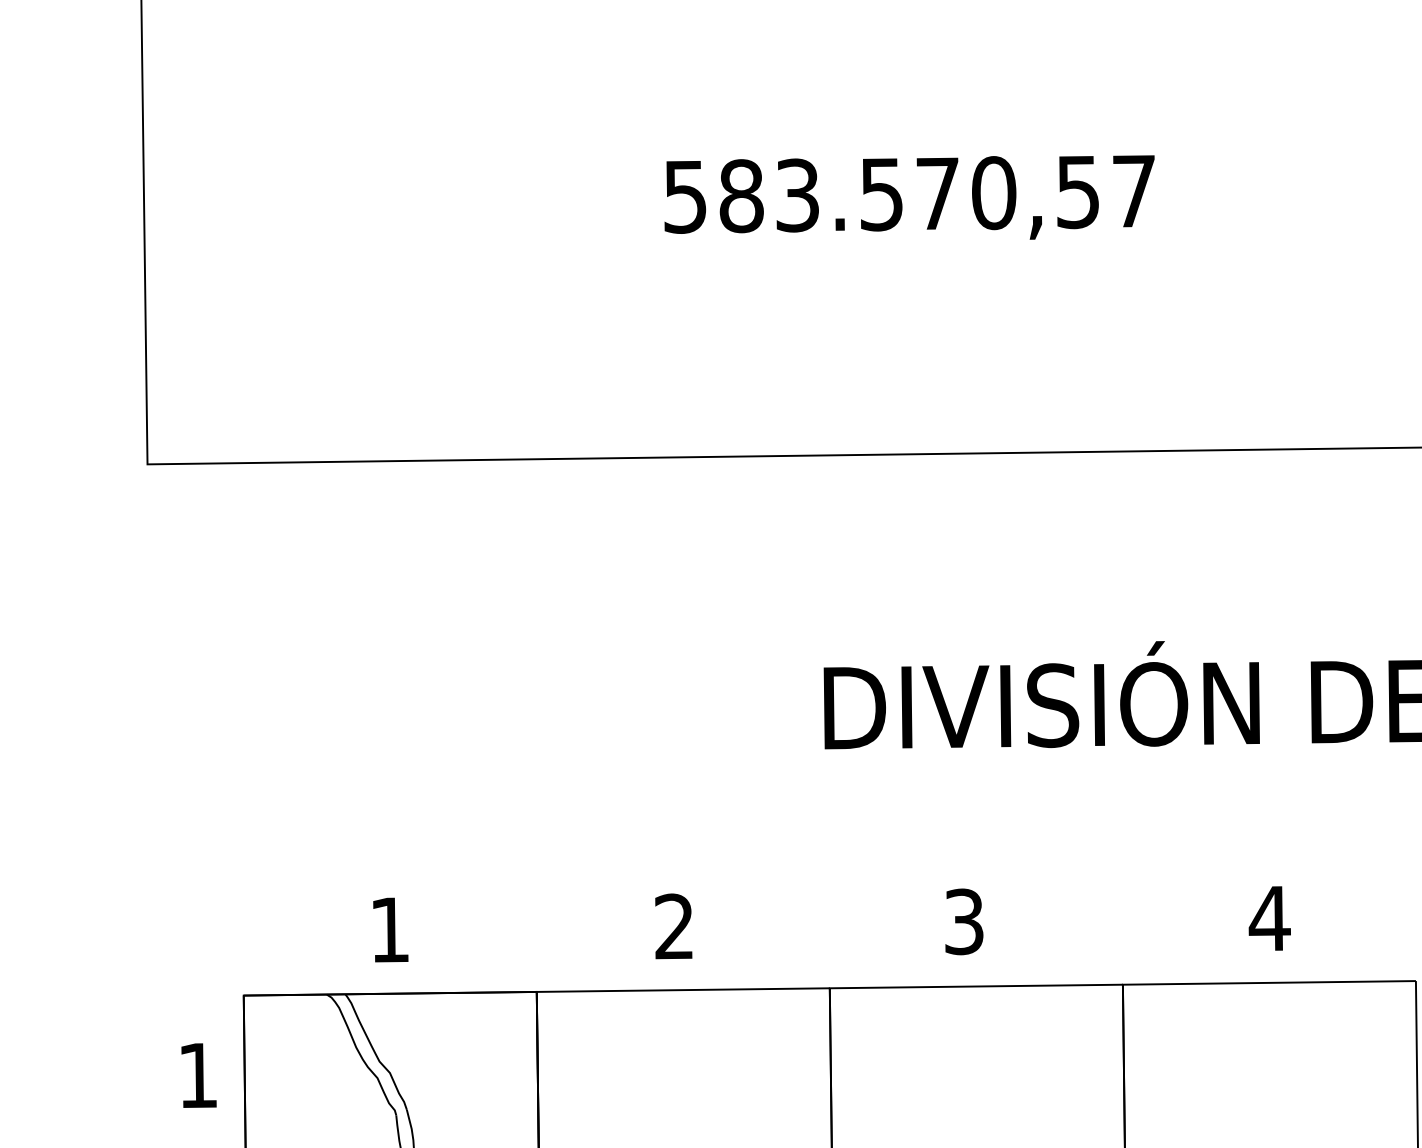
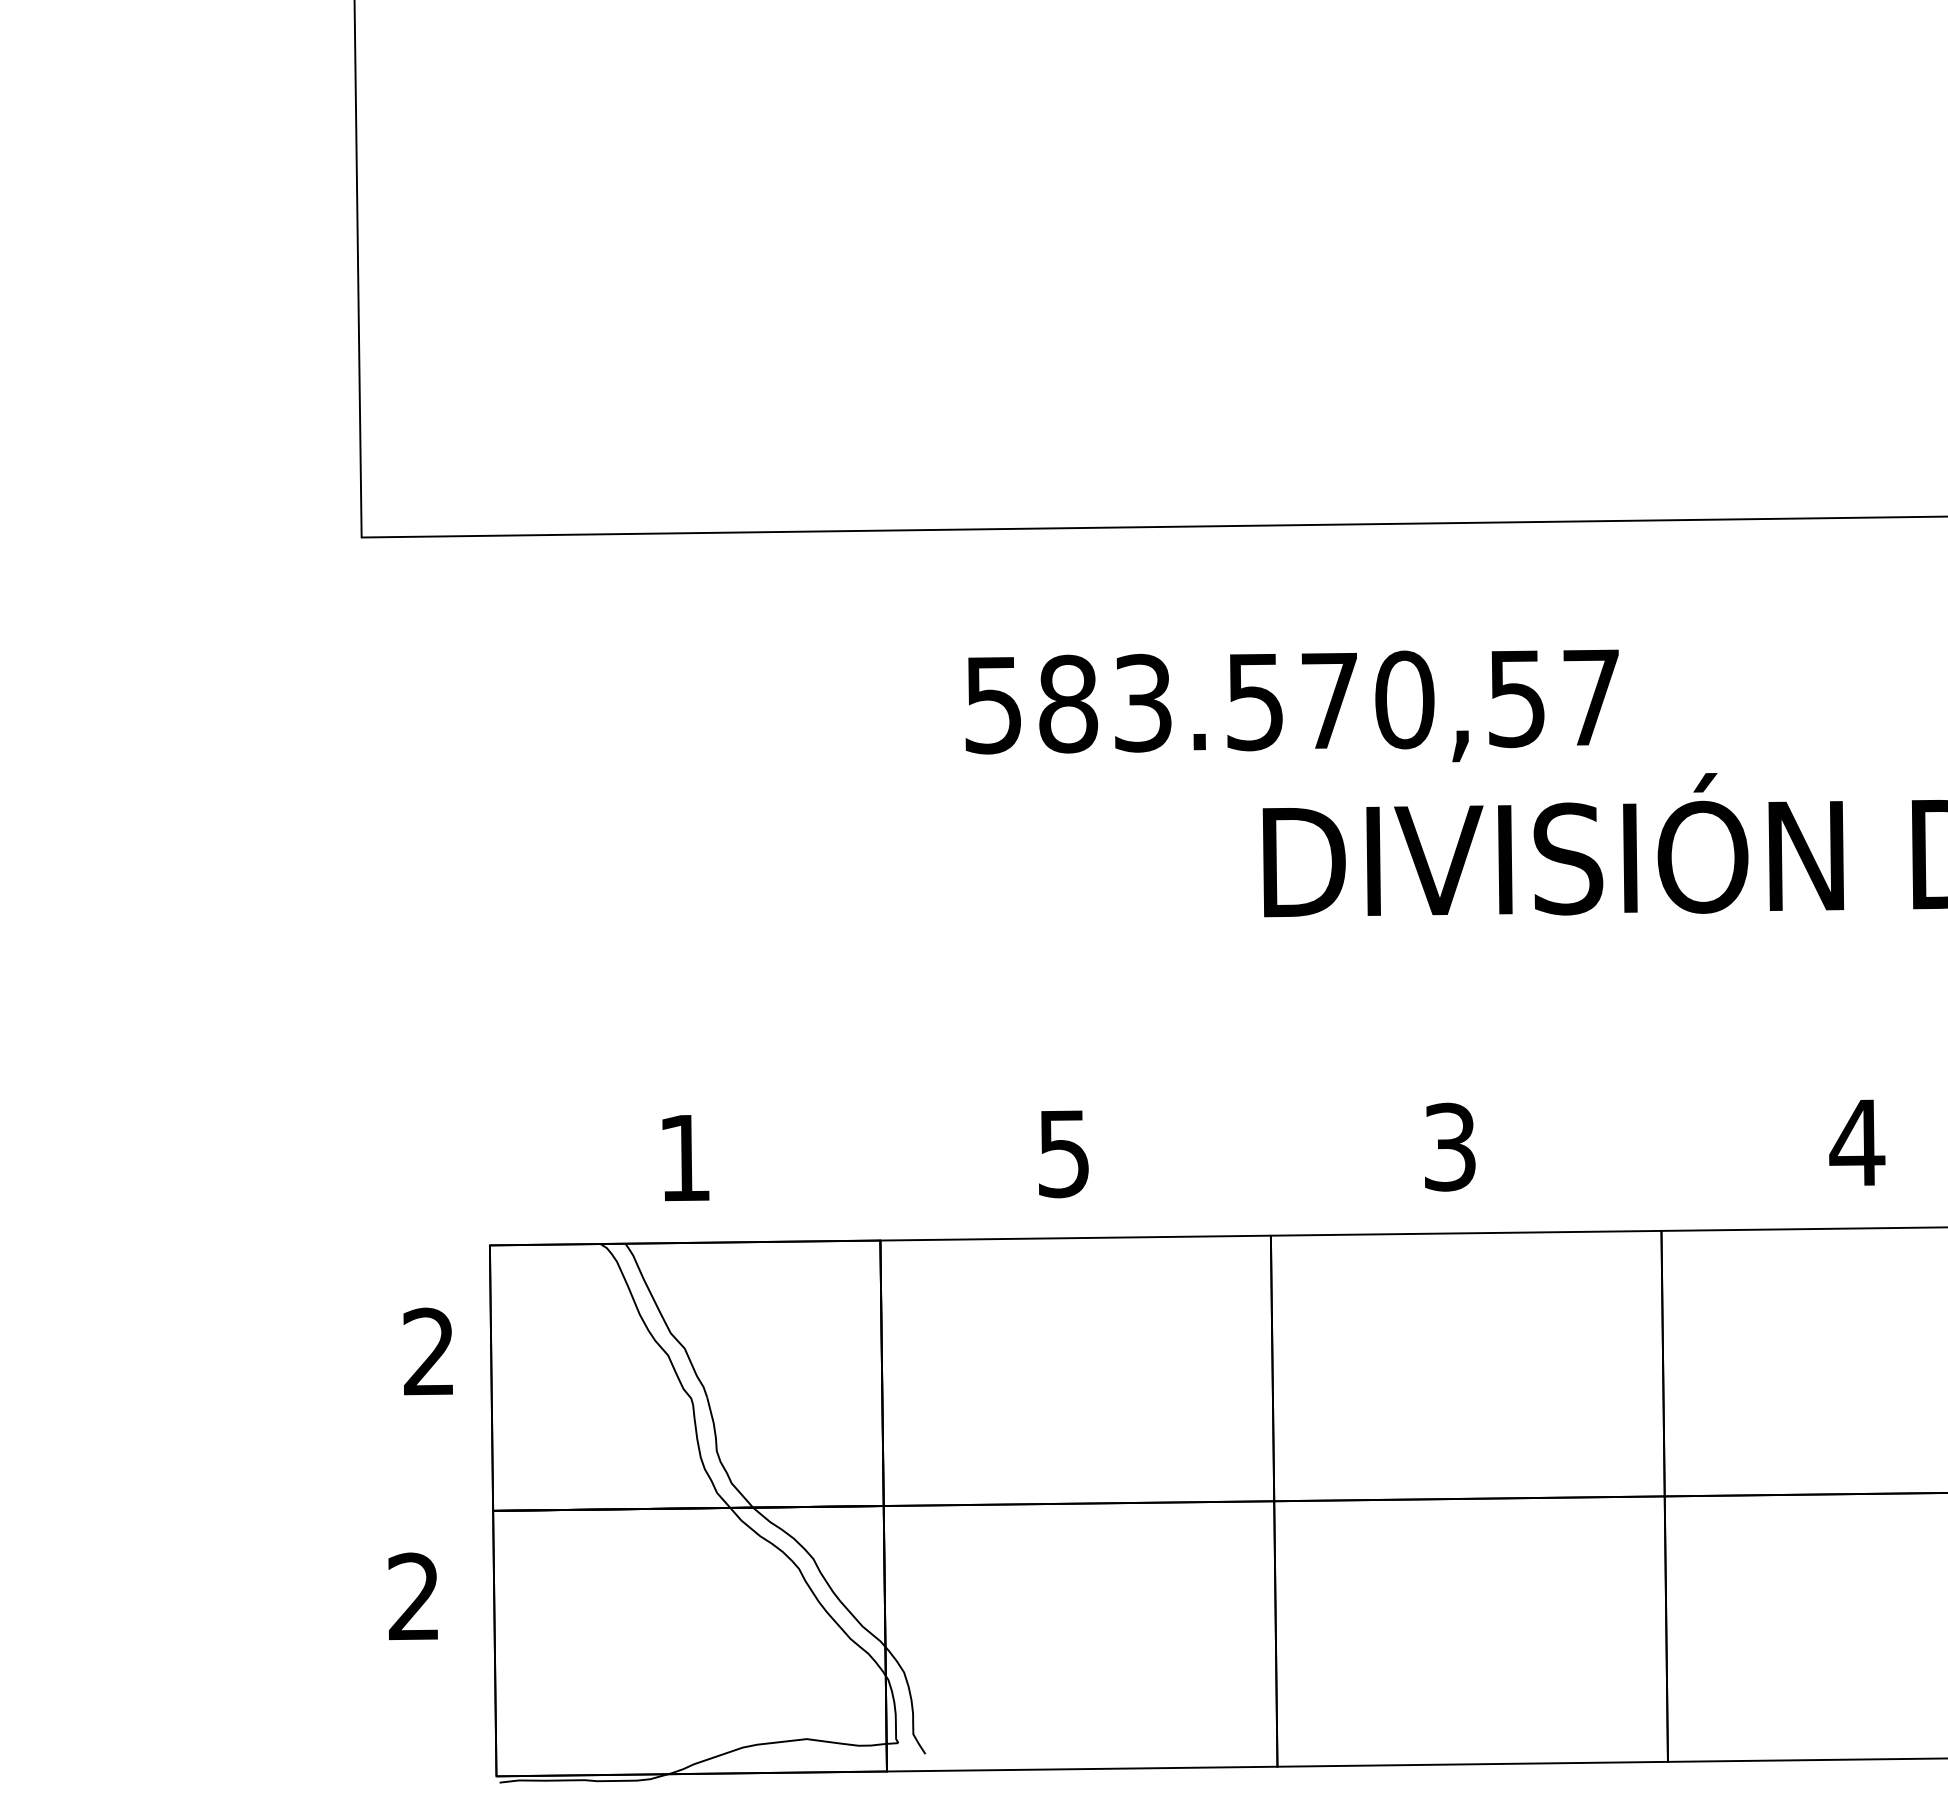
text: (909, 197) -> (1291, 705), moved
text: (674, 926) -> (1063, 1153), 2 -> 5
text: (197, 1075) -> (428, 1351), 1 -> 2

